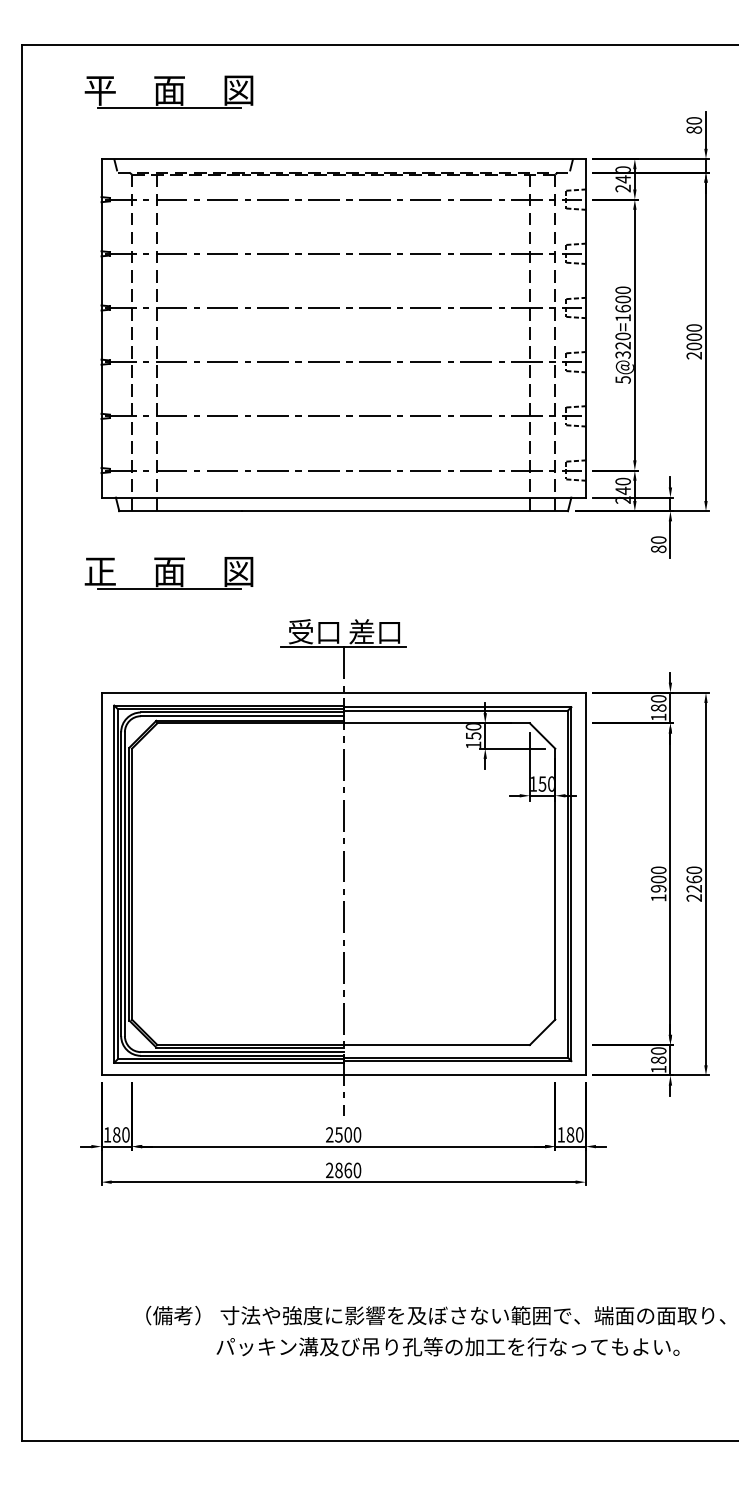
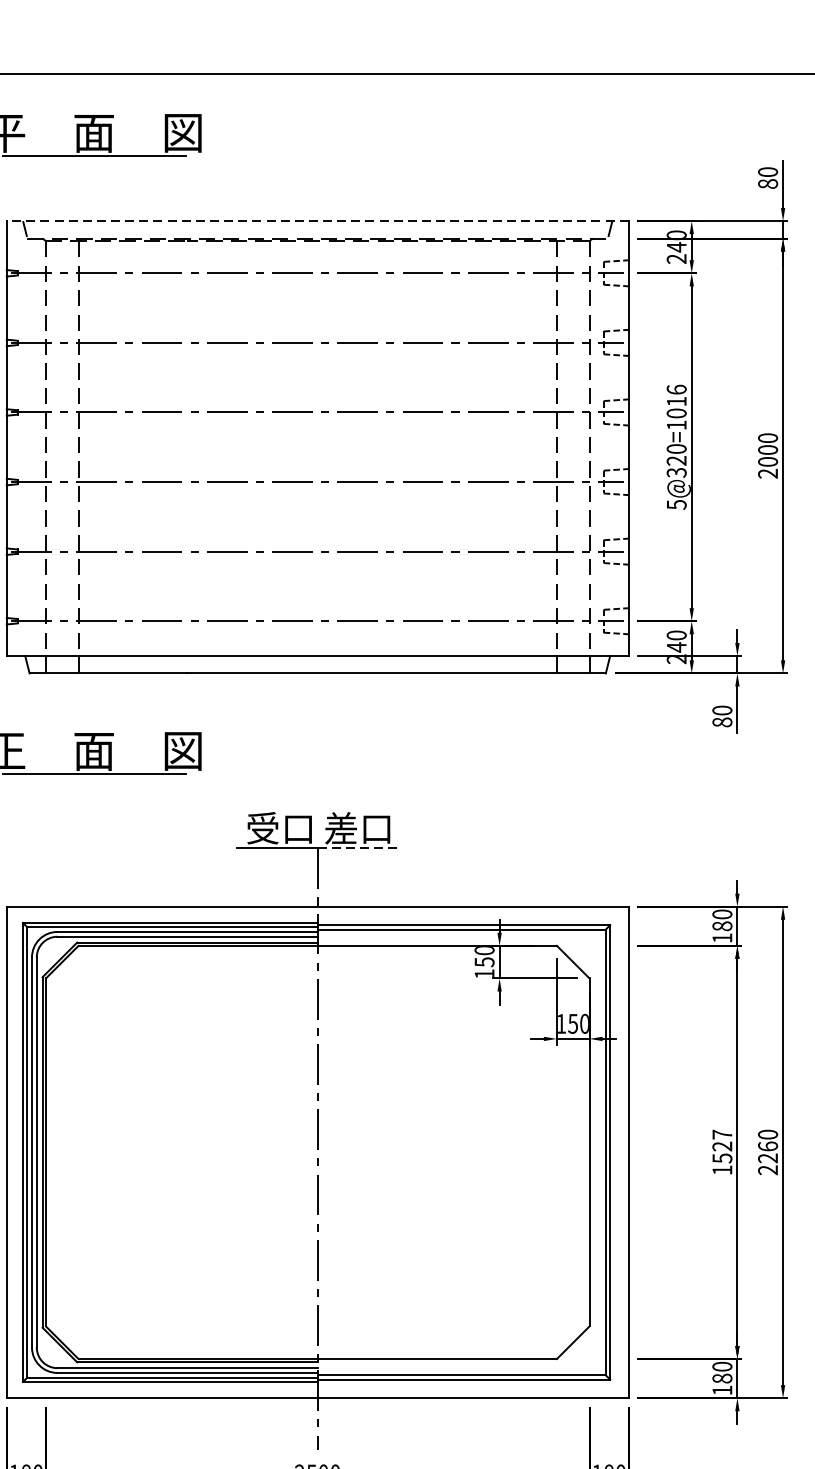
line: (343, 159) -> (317, 221), solid -> dashed
text: (622, 299) -> (675, 401), 5@320=1600 -> 5@320=1016
line: (375, 647) -> (358, 848), solid -> dashed
text: (658, 879) -> (722, 1146), 1900 -> 1527

